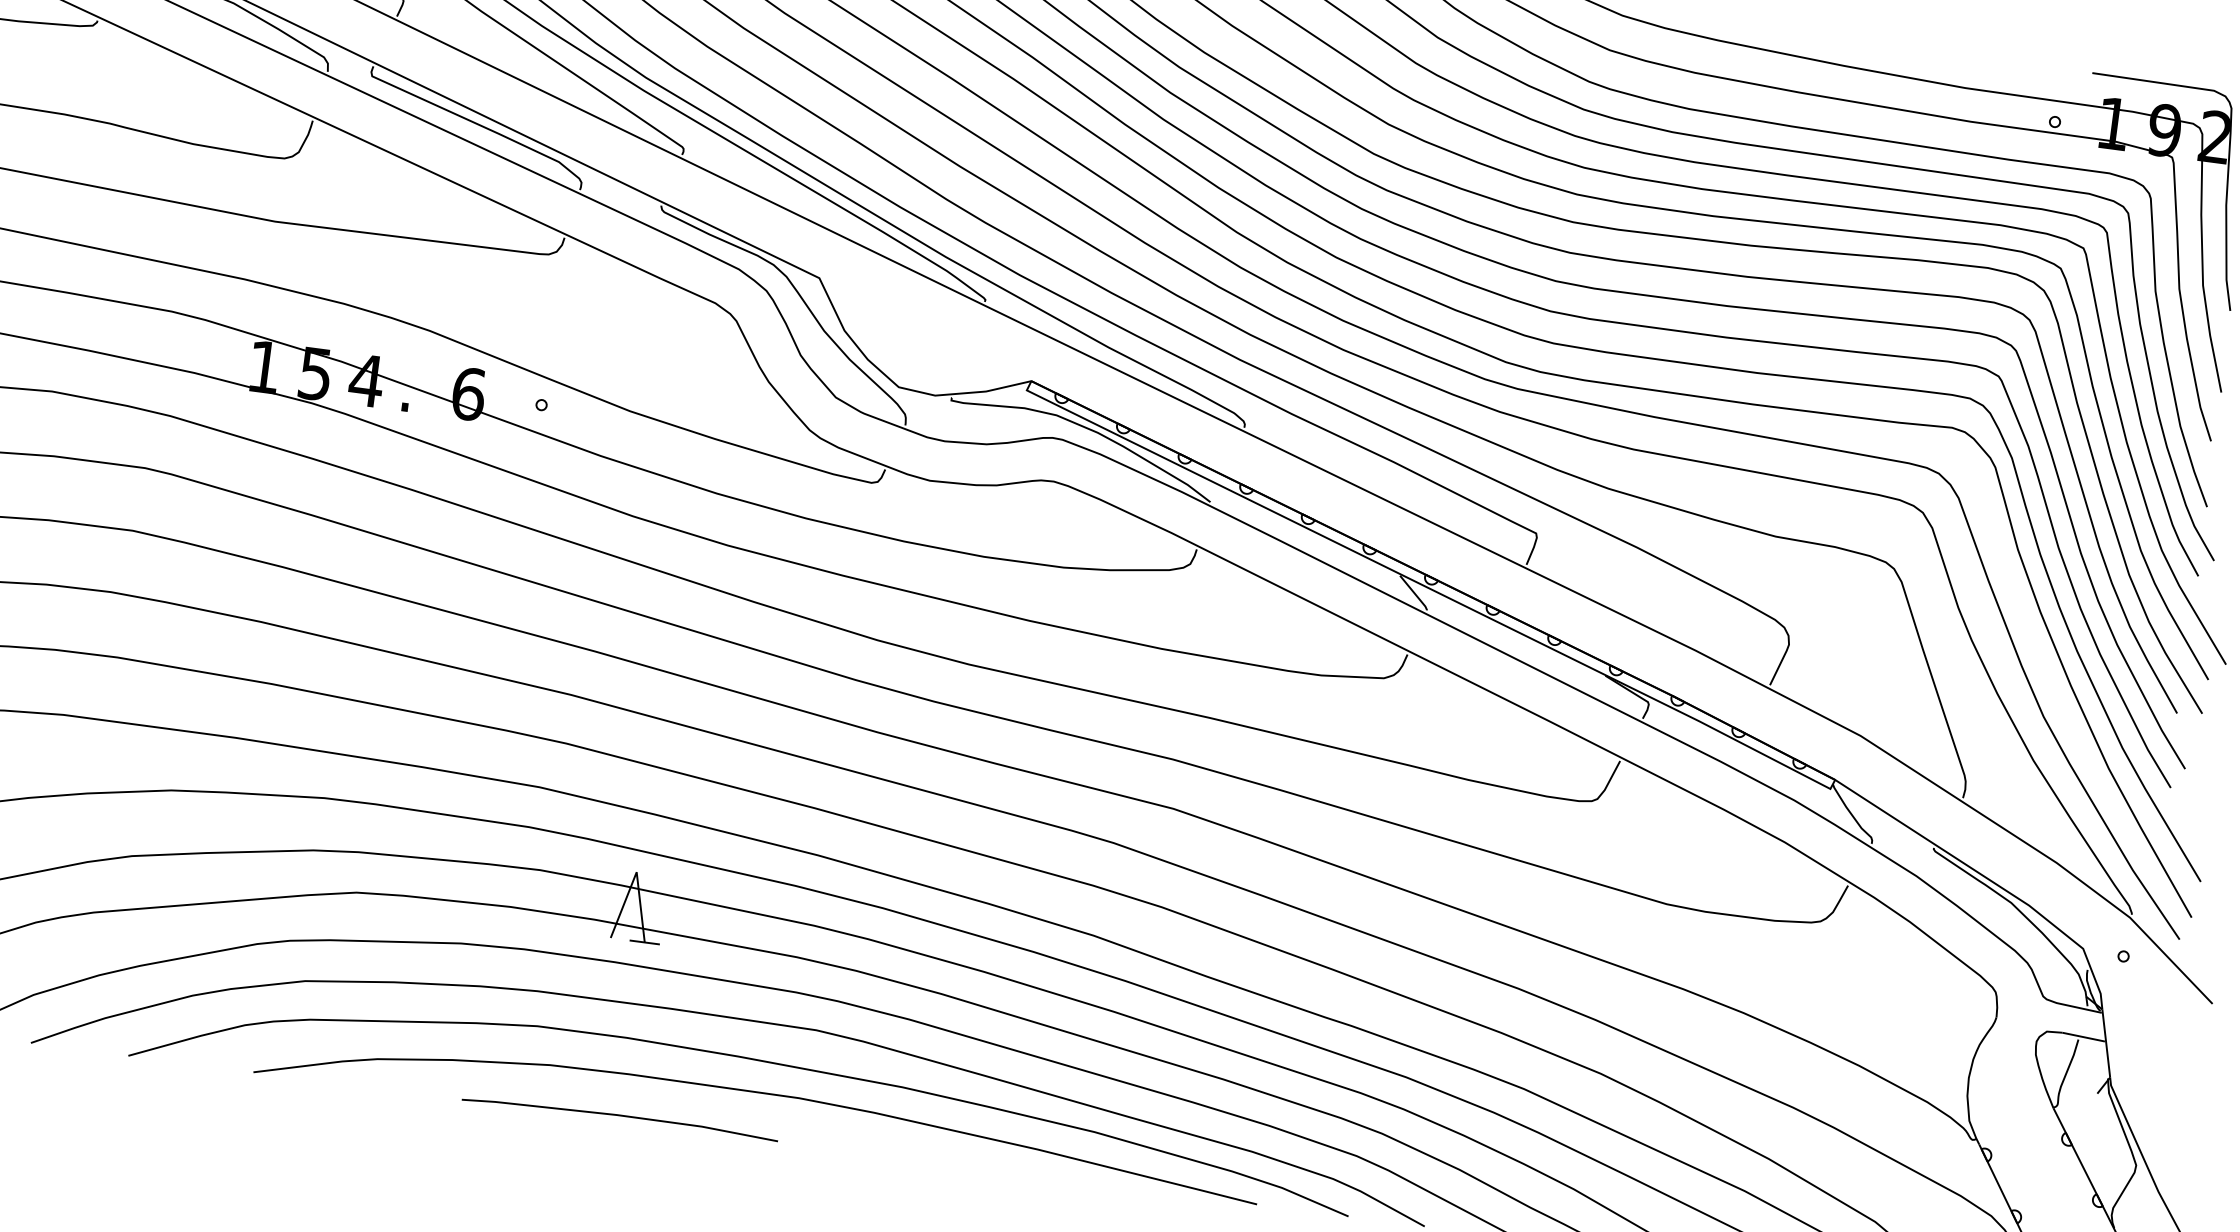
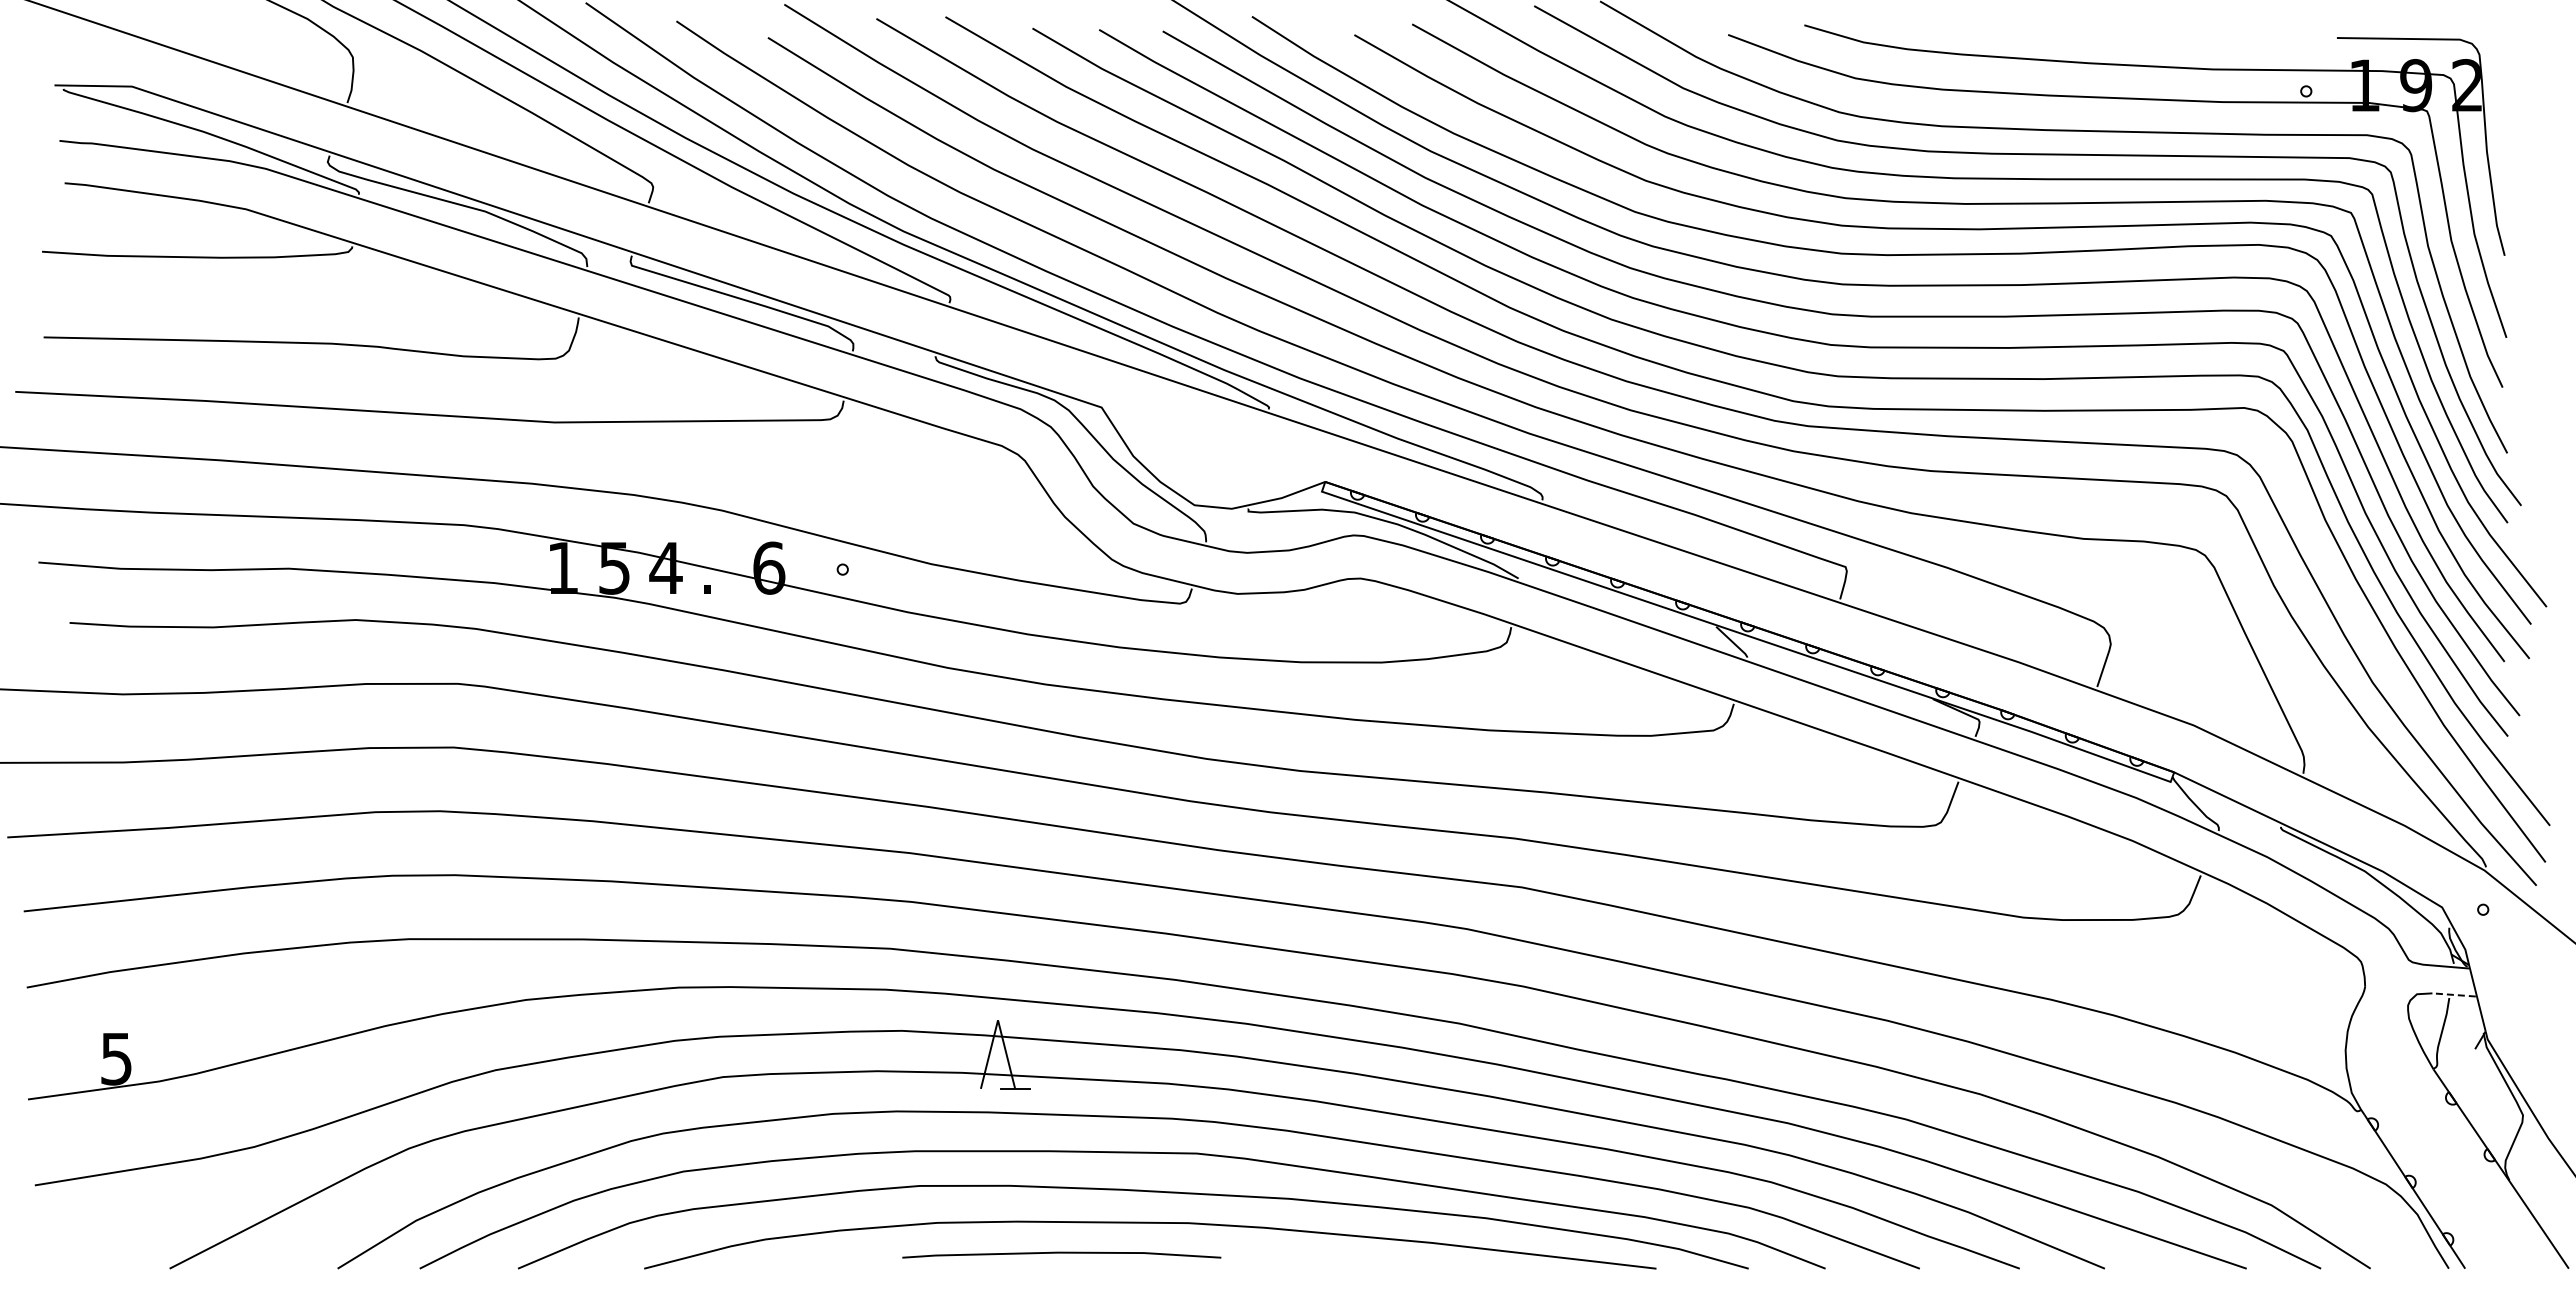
line: (2084, 1036) -> (2454, 994), solid -> dashed
line: (620, 1116) -> (1061, 1253), moved

